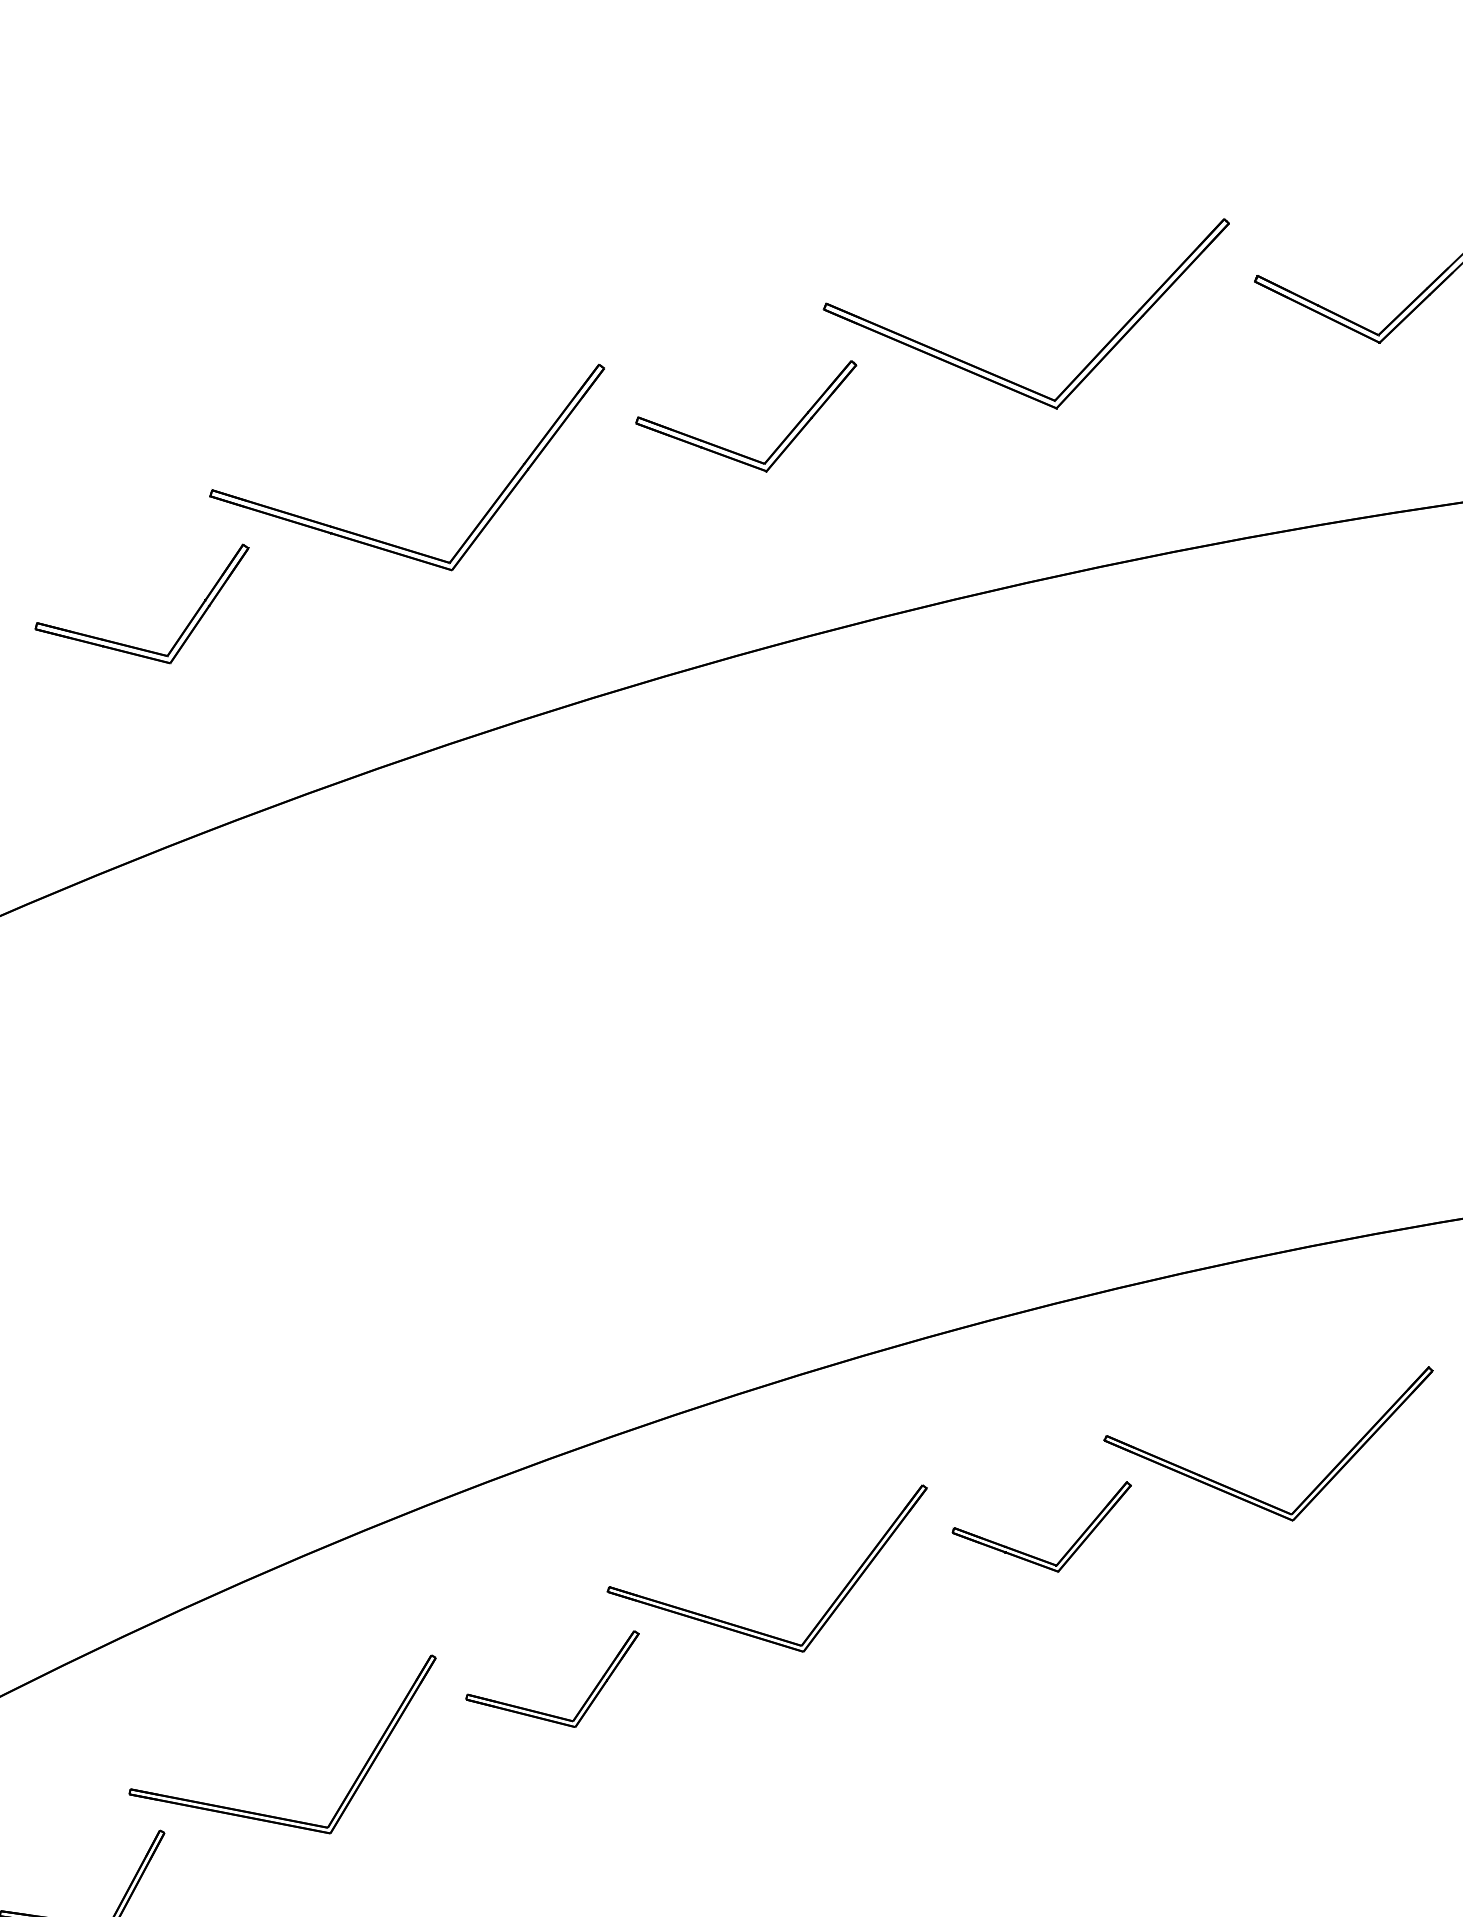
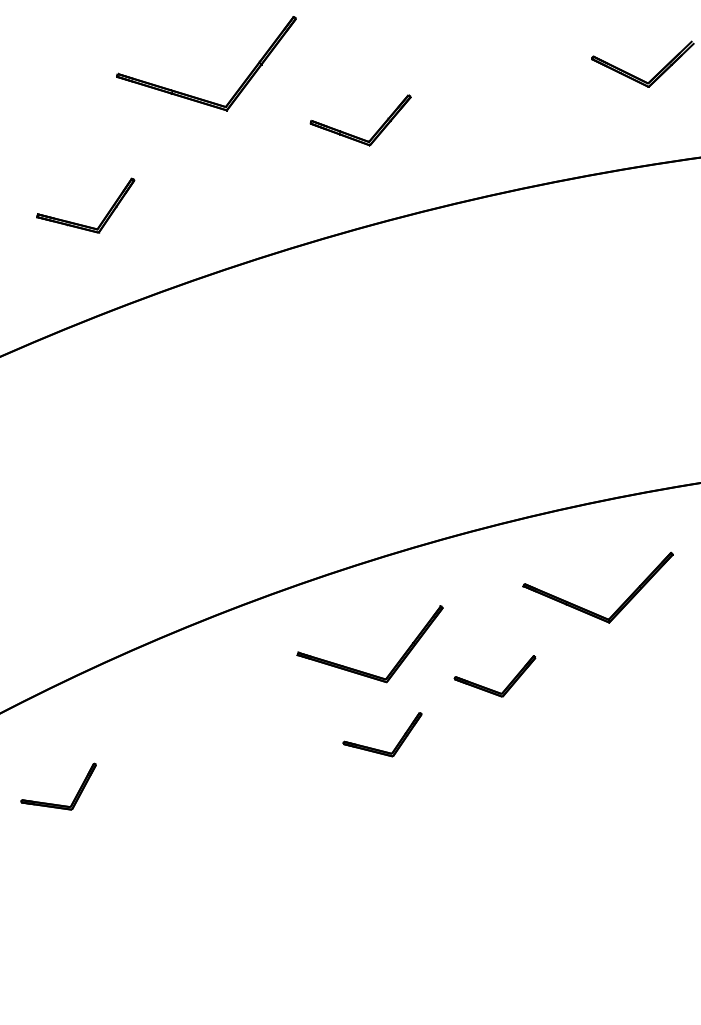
part: (1000, 374) -> (476, 101), removed
part: (383, 539) -> (195, 96), moved
part: (1031, 1553) -> (490, 688), moved
part: (539, 1709) -> (376, 748), moved
part: (266, 1812) -> (142, 755), removed

